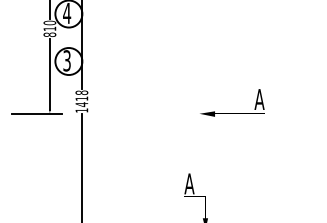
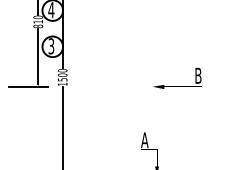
text: (81, 99) -> (62, 75), 1418 -> 1500
text: (259, 99) -> (198, 75), A -> B

